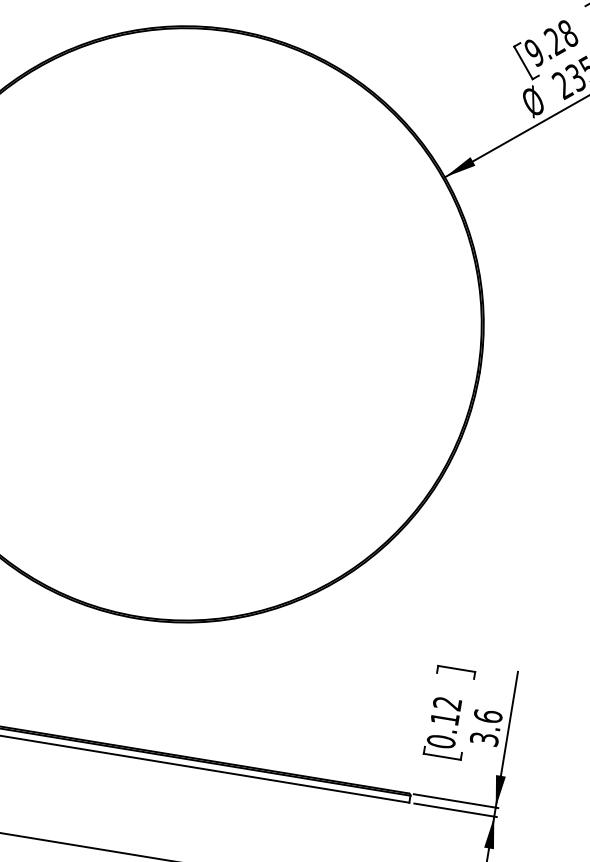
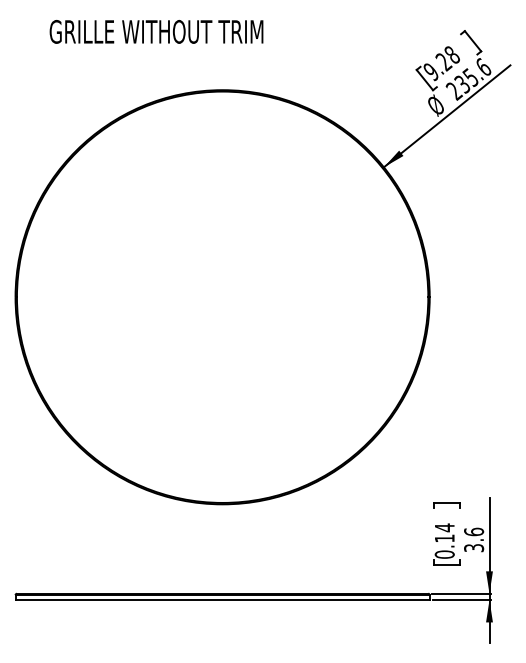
text: (447, 703) -> (444, 527), 0.12 -> 0.14

